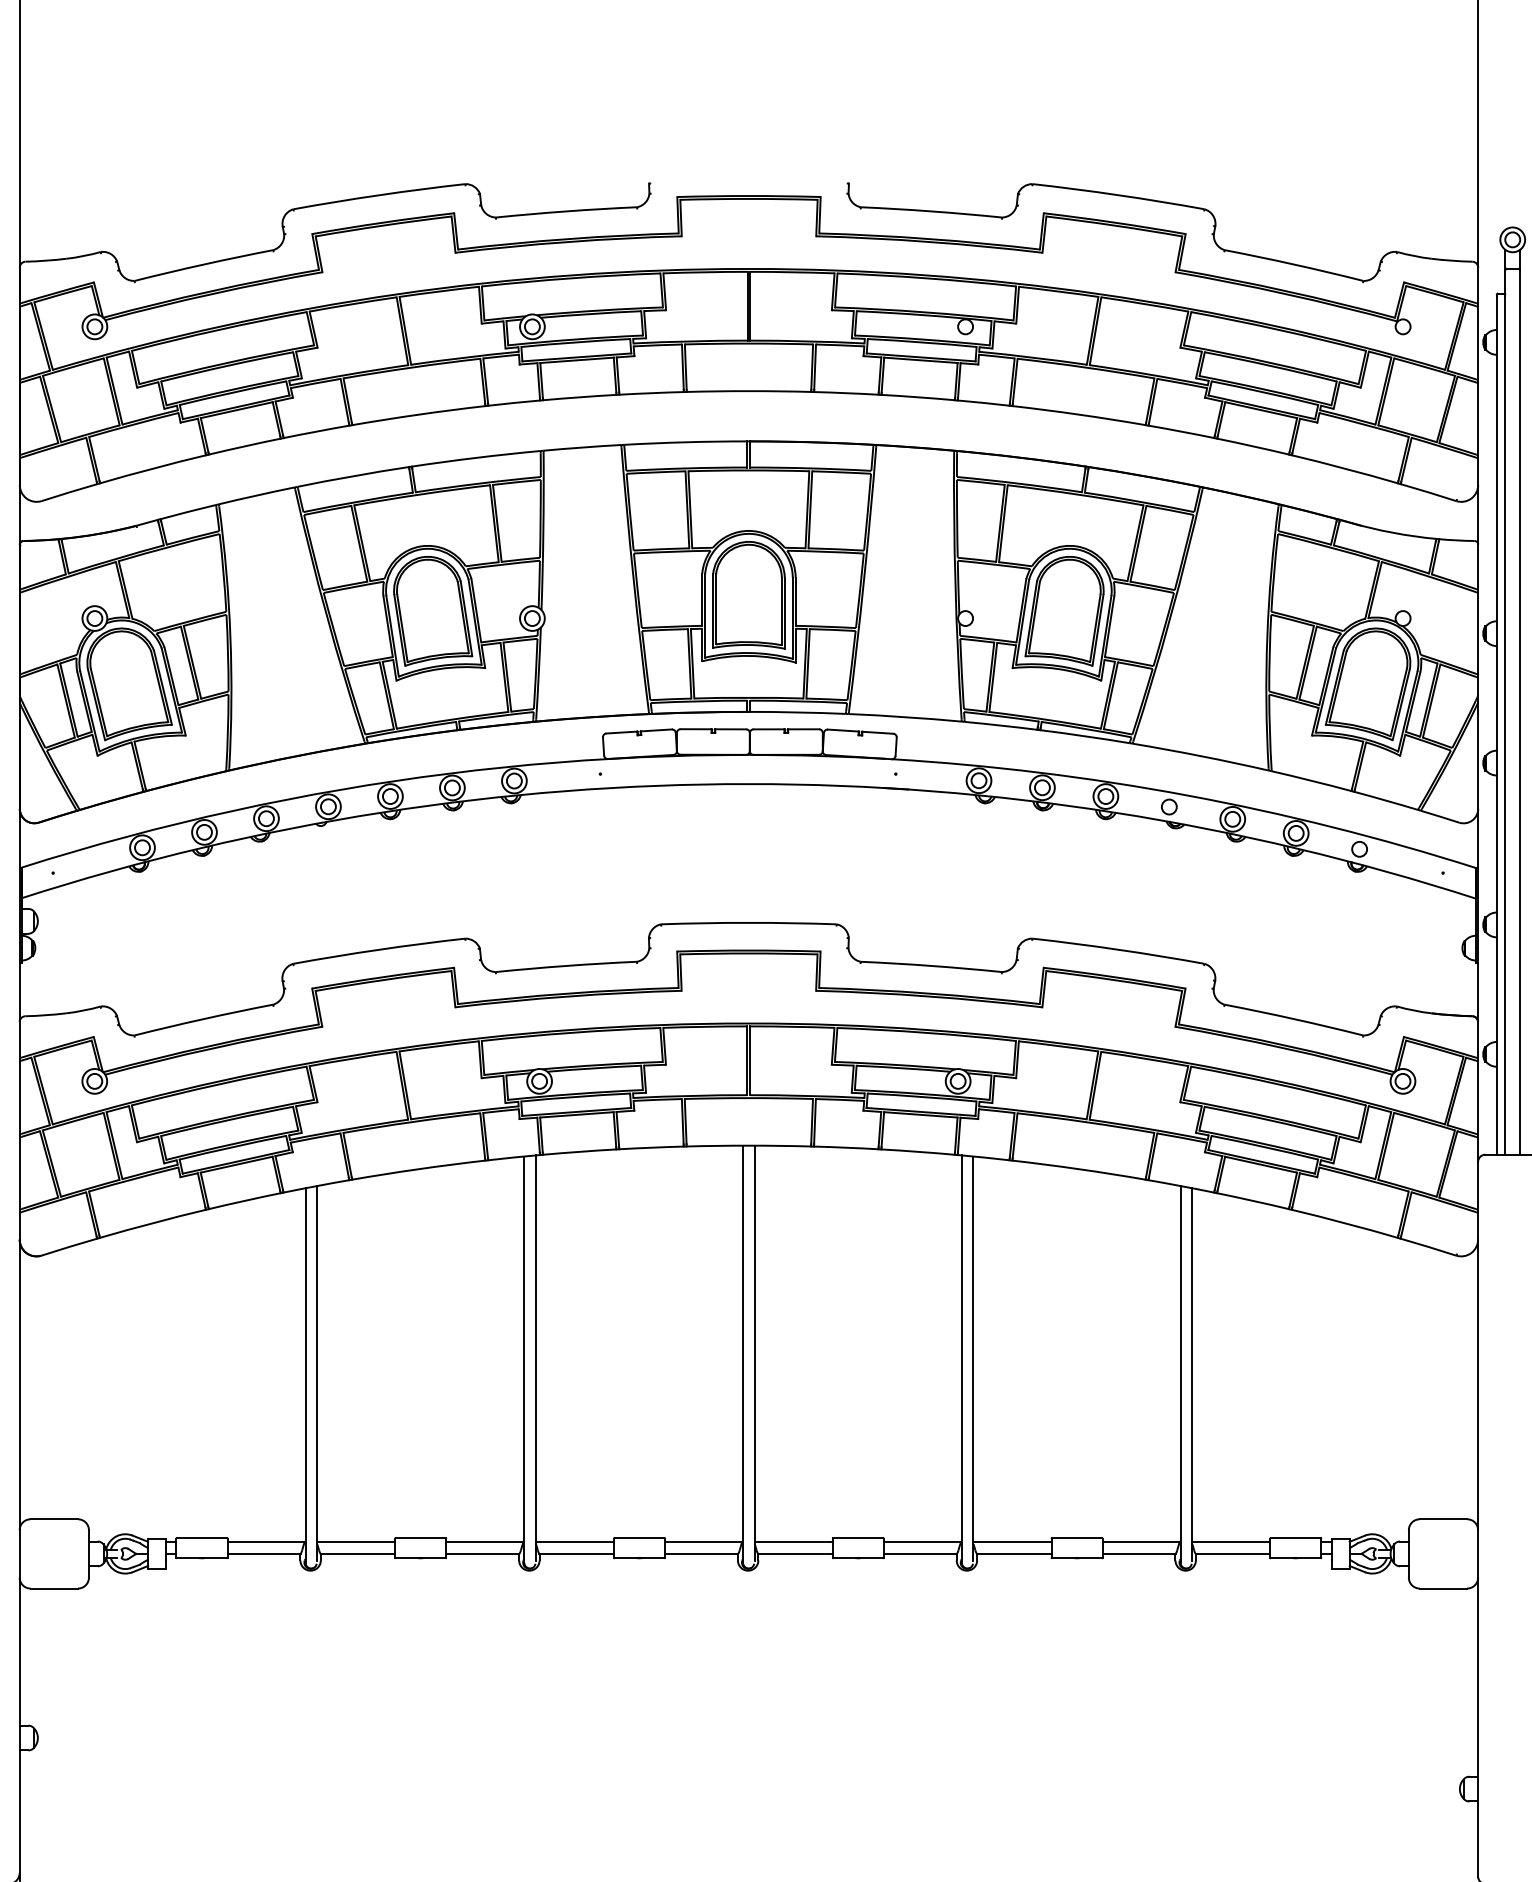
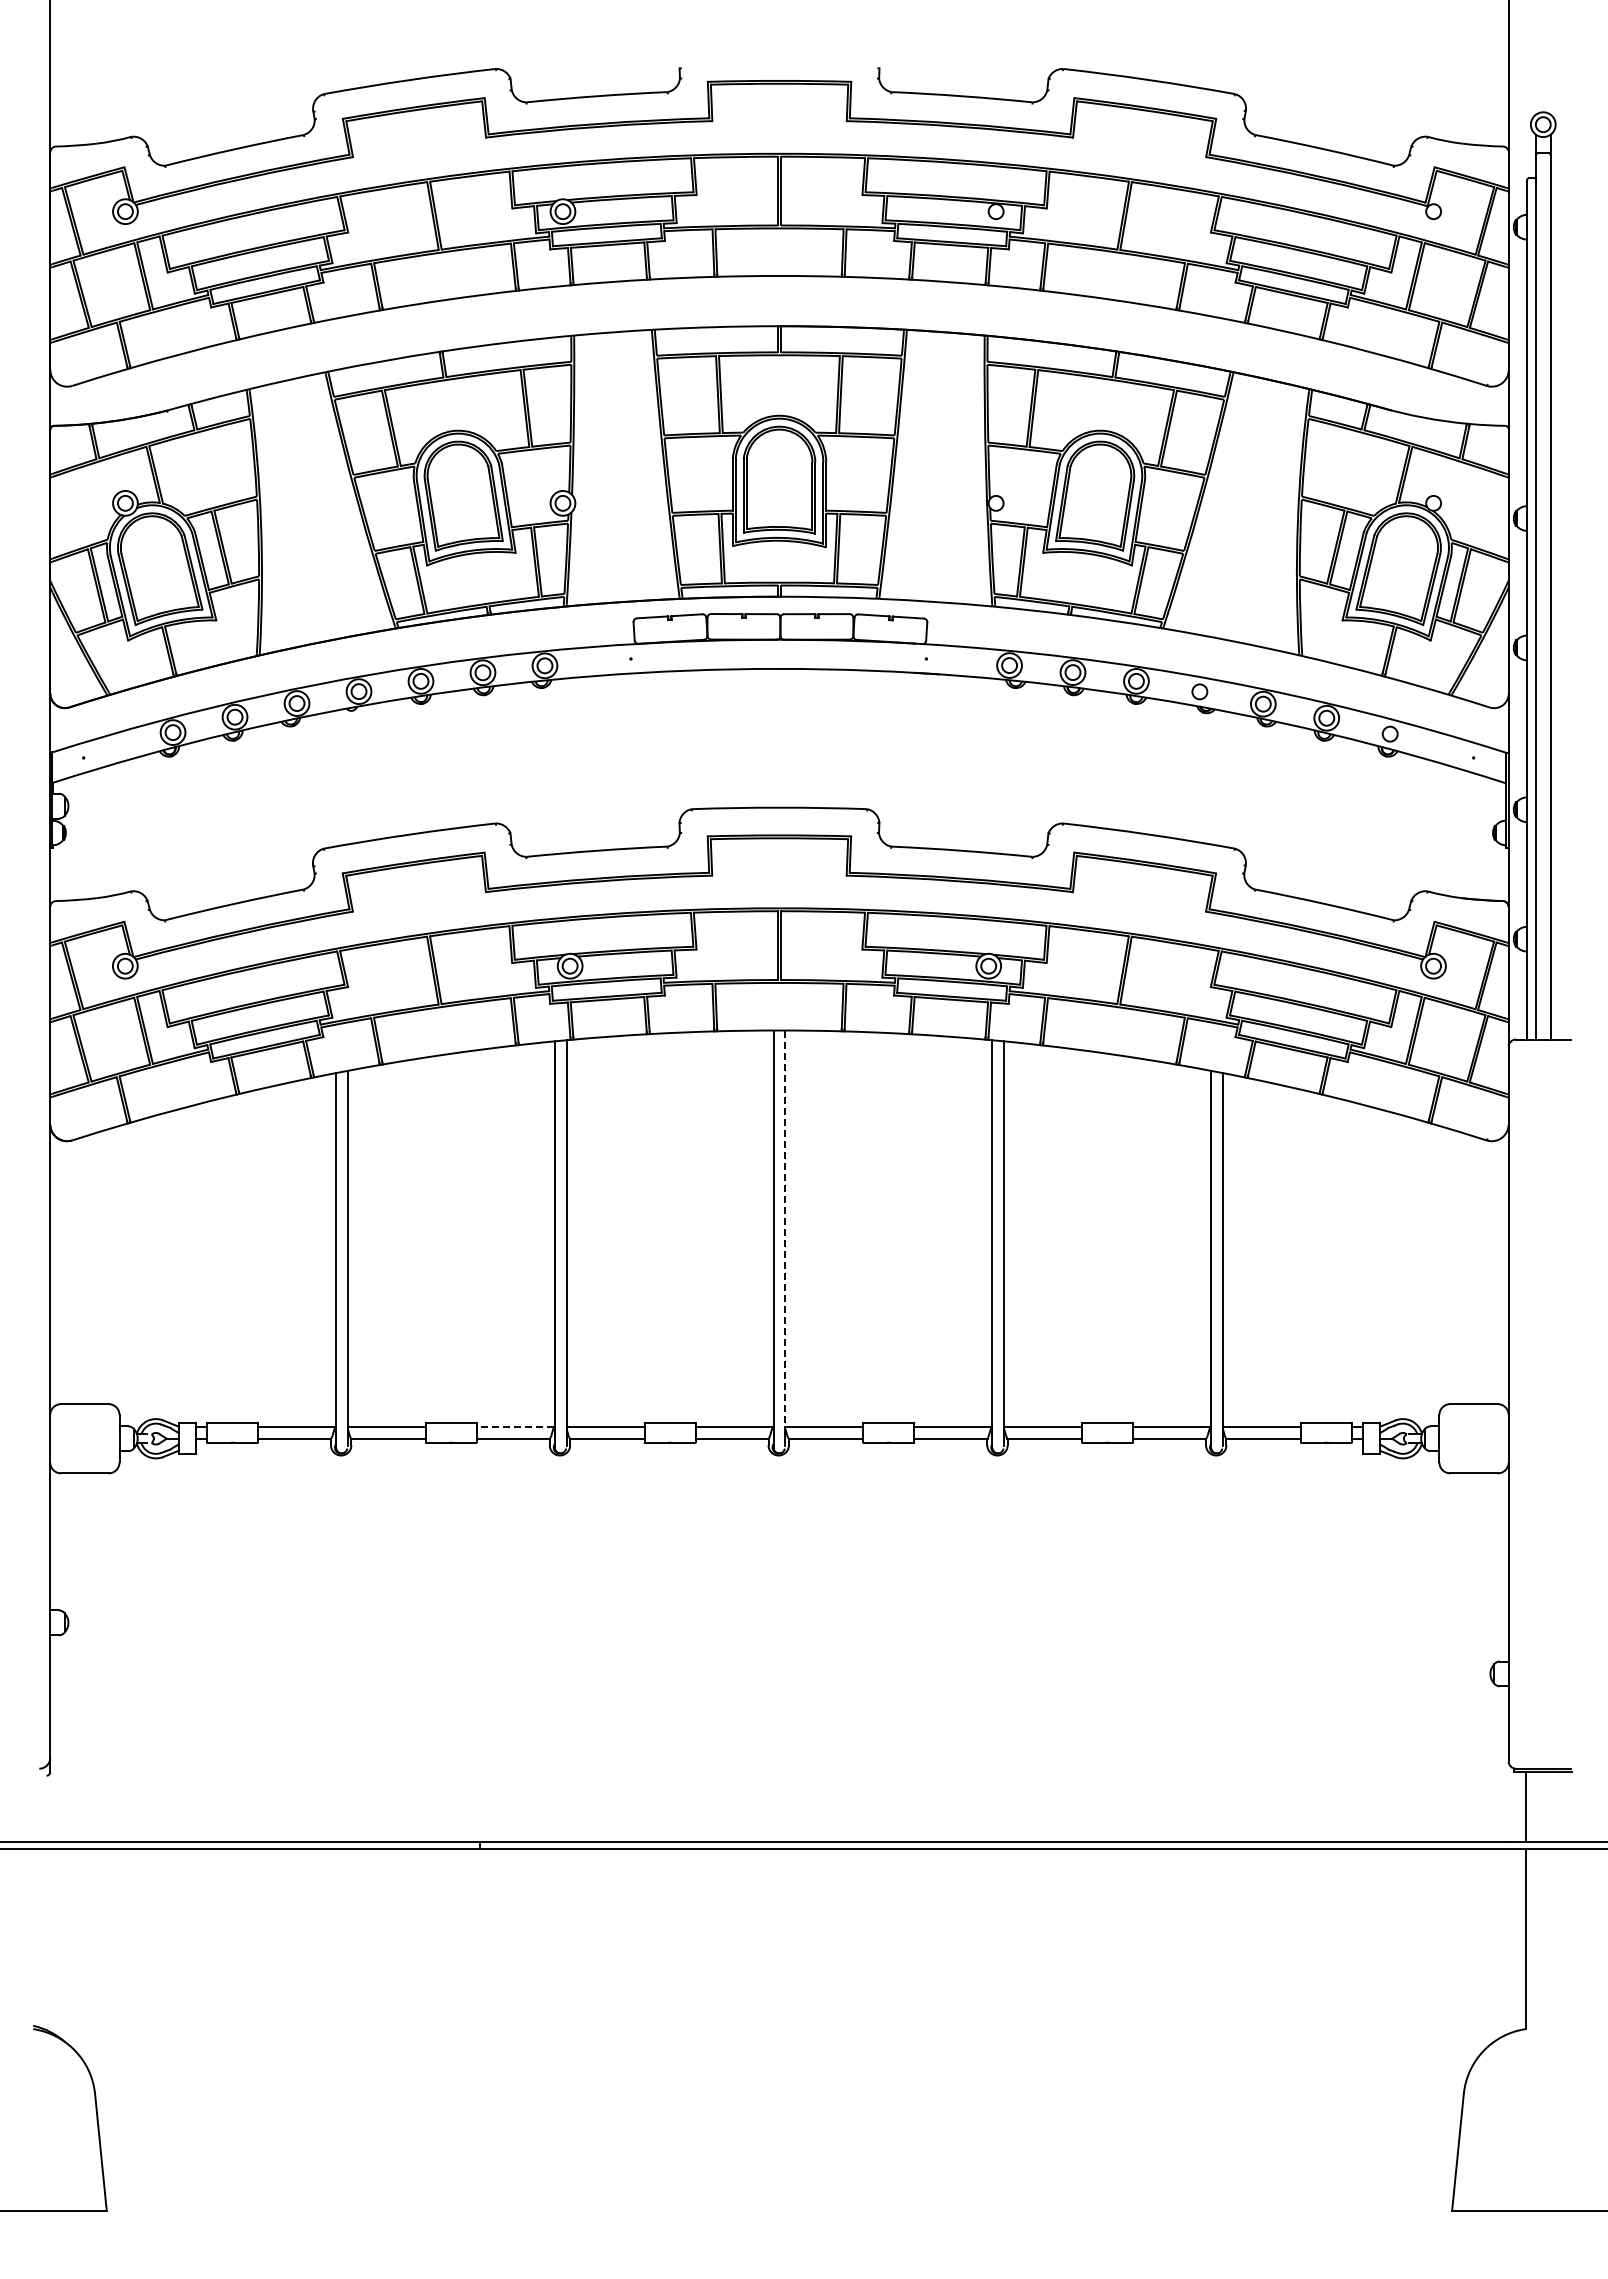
line: (754, 1347) -> (785, 1232), solid -> dashed
line: (484, 1542) -> (515, 1427), solid -> dashed

